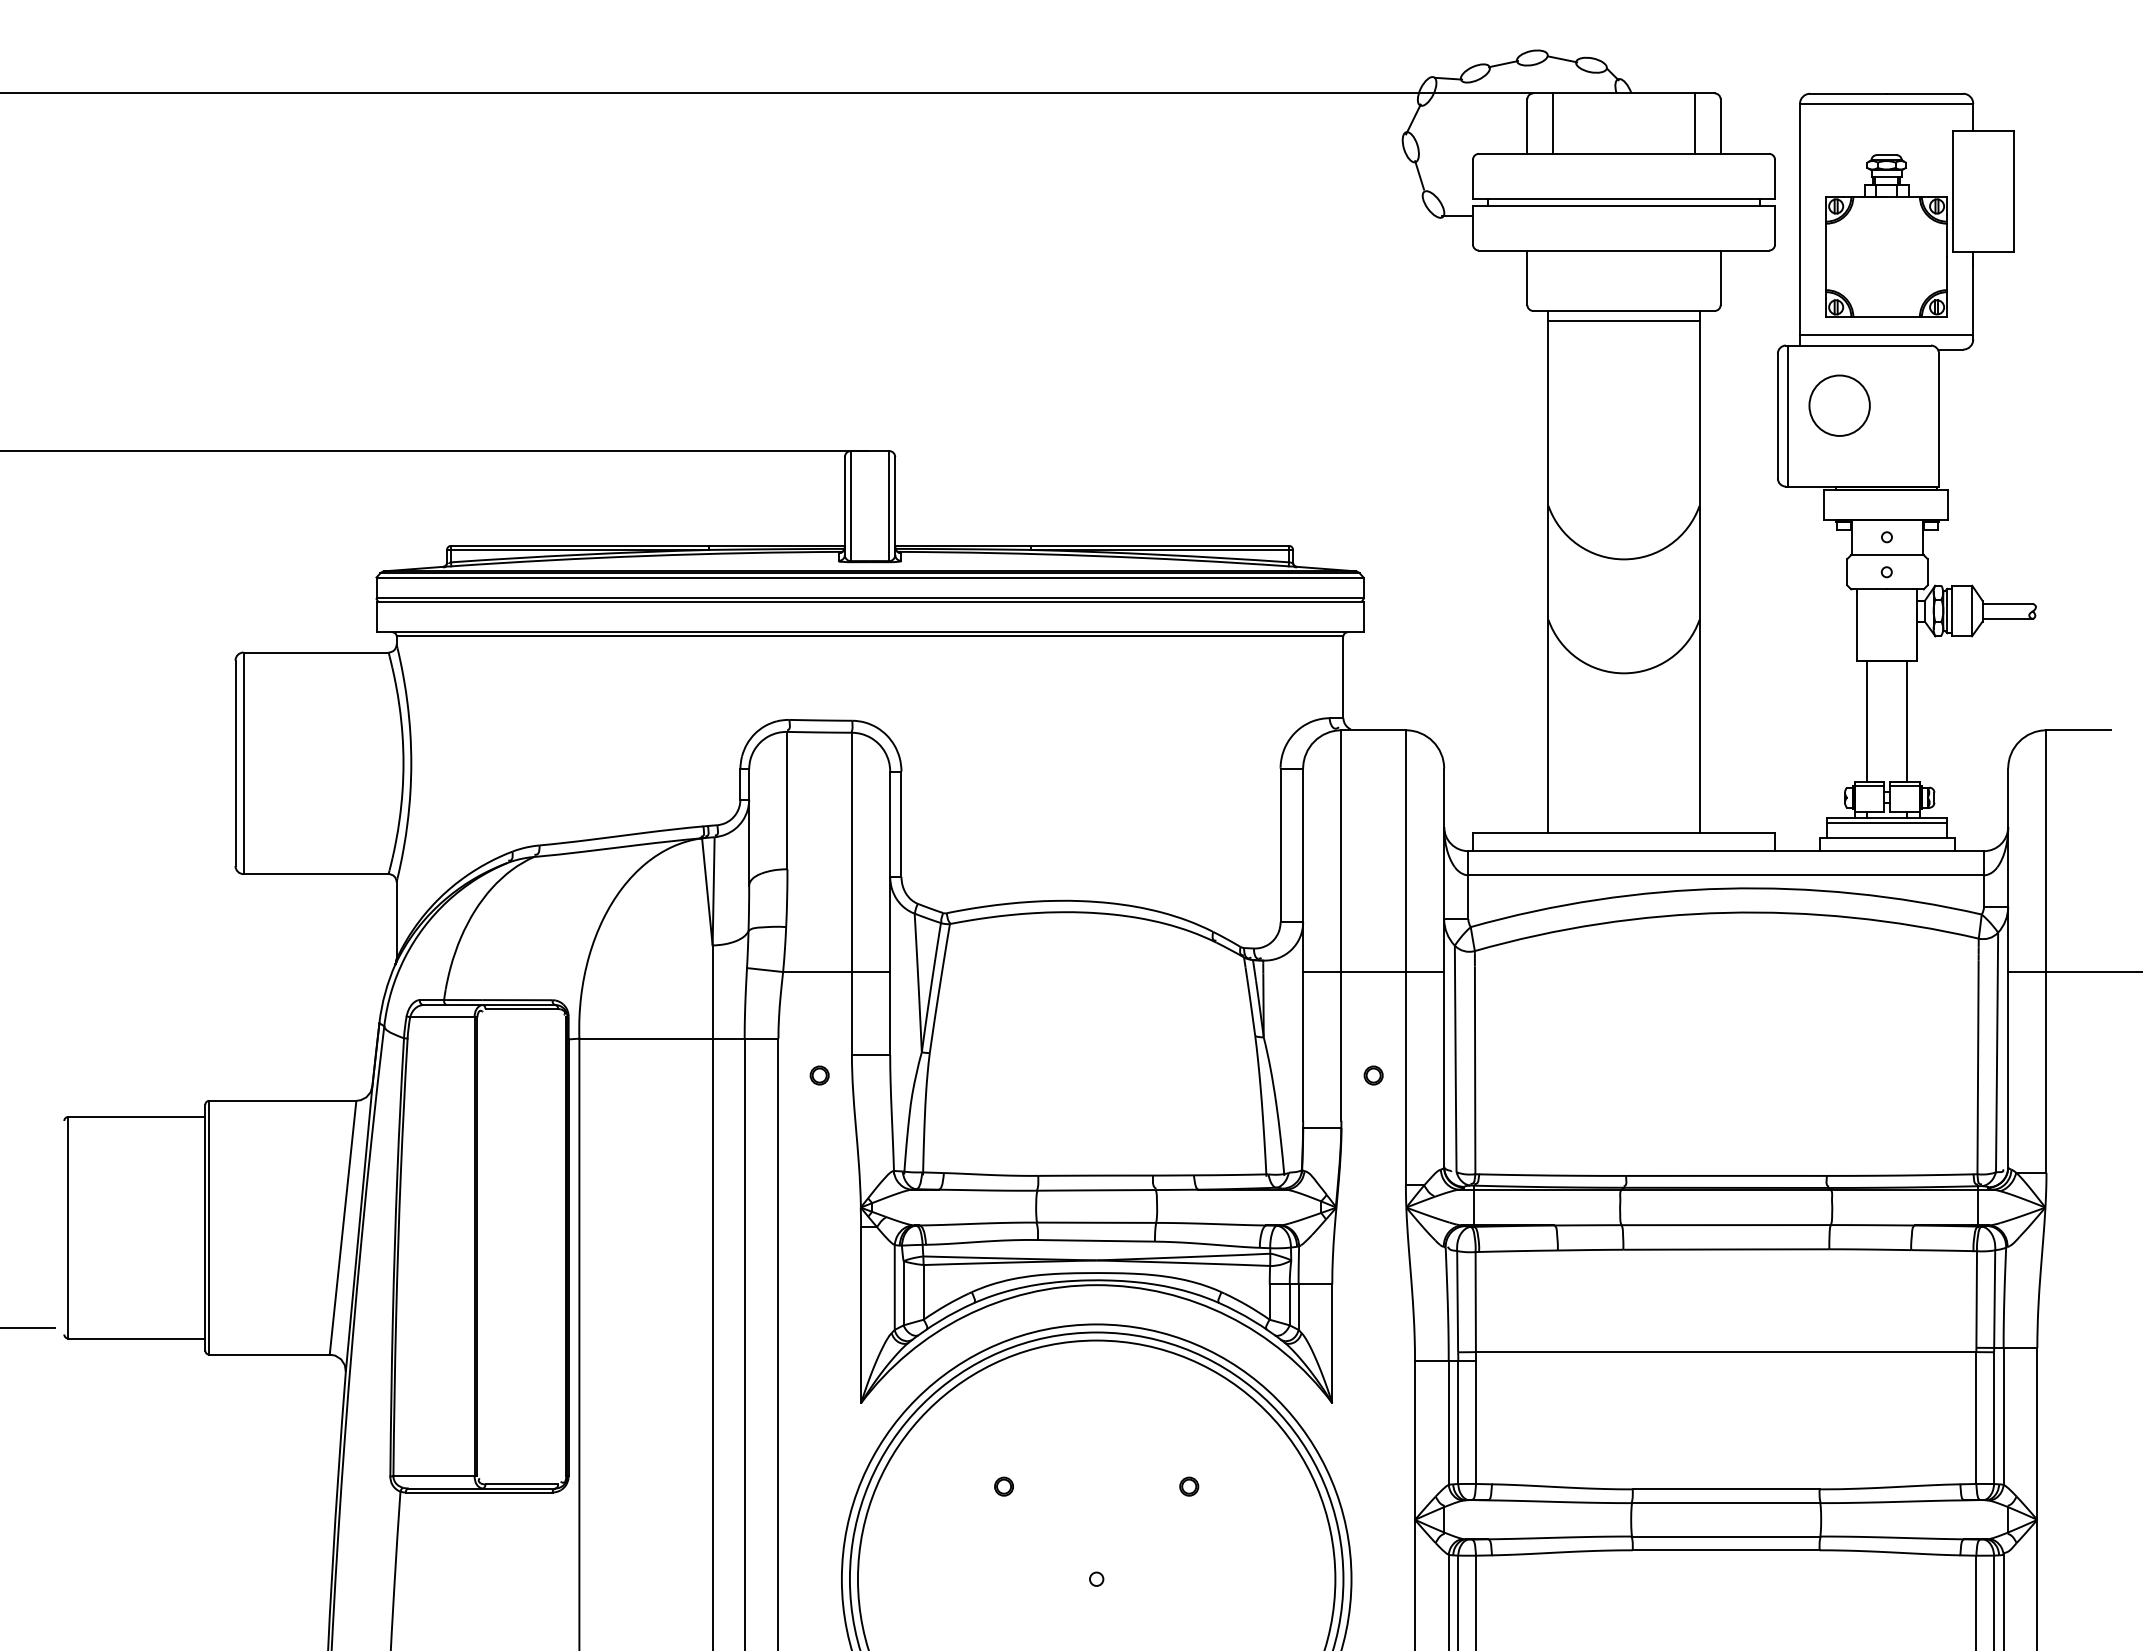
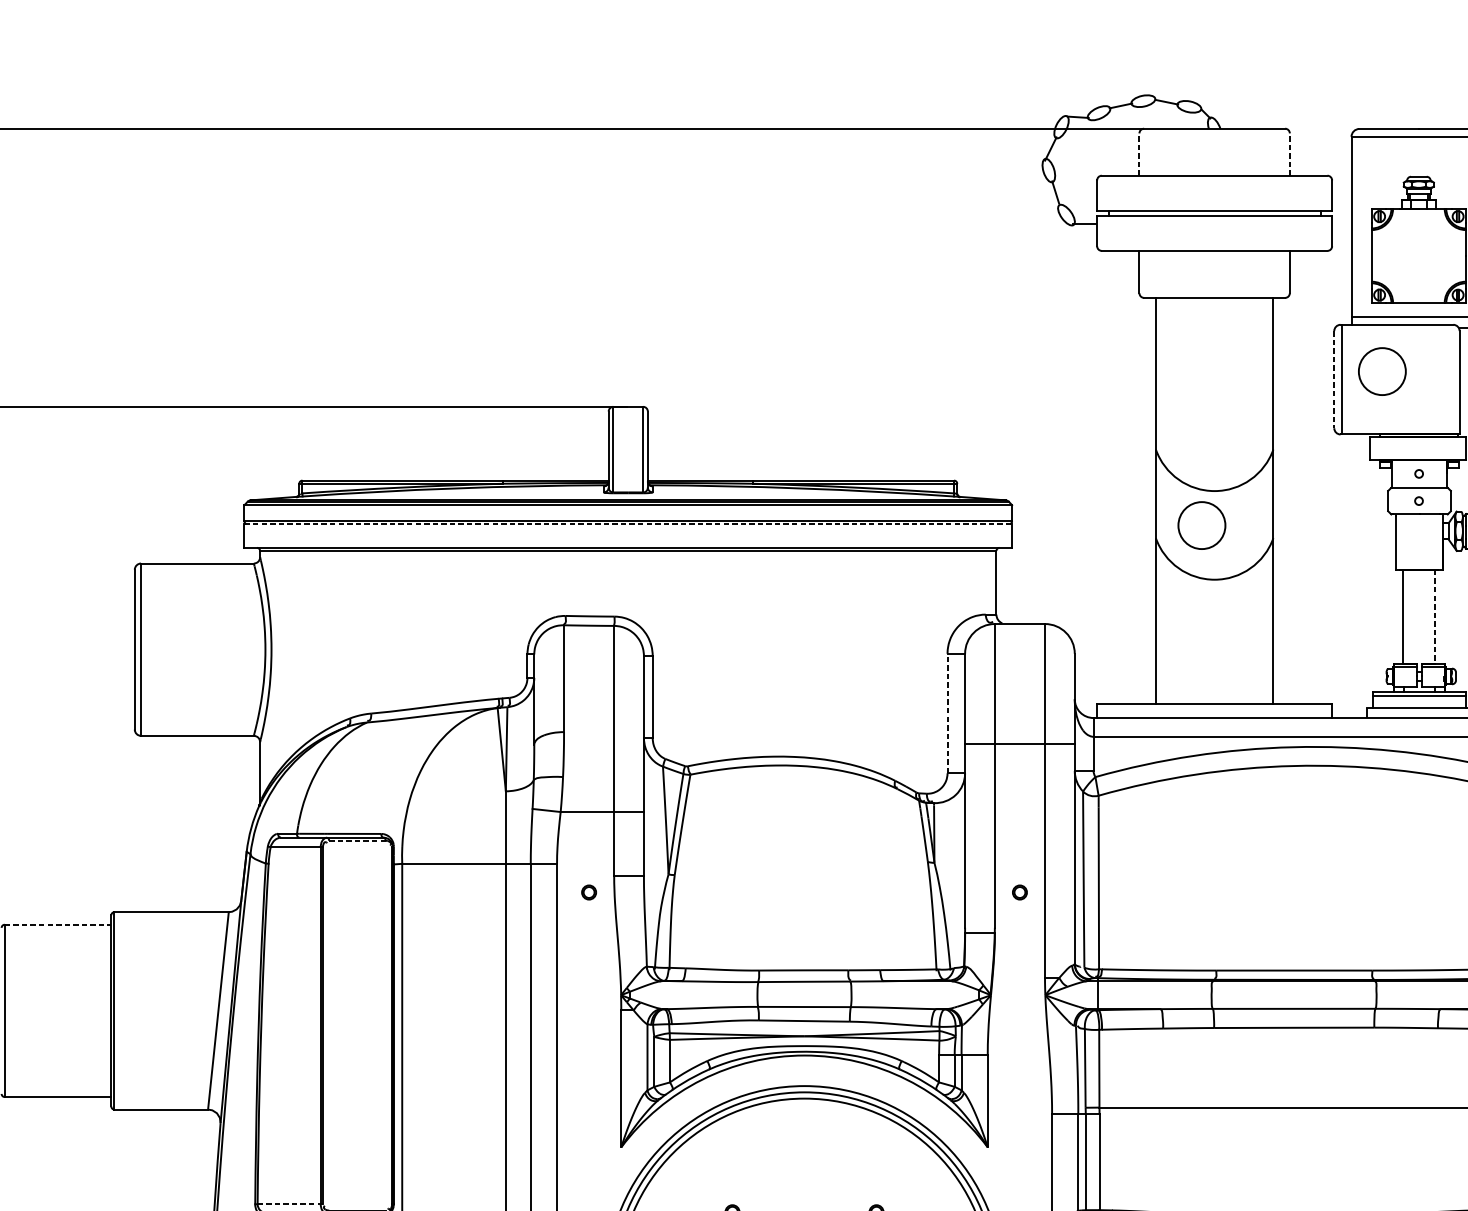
line: (1552, 123) -> (1159, 152), removed
line: (1695, 123) -> (1270, 152), removed
line: (1527, 126) -> (1139, 154), solid -> dashed
line: (1720, 126) -> (1289, 154), solid -> dashed
line: (1623, 321) -> (1214, 306), removed
line: (1777, 416) -> (1334, 379), solid -> dashed
line: (870, 602) -> (628, 524), solid -> dashed
circle: (1607, 603) -> (1201, 525), added
line: (1906, 721) -> (1434, 617), solid -> dashed
line: (1280, 845) -> (947, 713), solid -> dashed
line: (1373, 972) -> (1019, 744), moved
line: (522, 1009) -> (357, 841), solid -> dashed
line: (137, 1116) -> (58, 924), solid -> dashed
line: (434, 1476) -> (289, 1204), solid -> dashed

